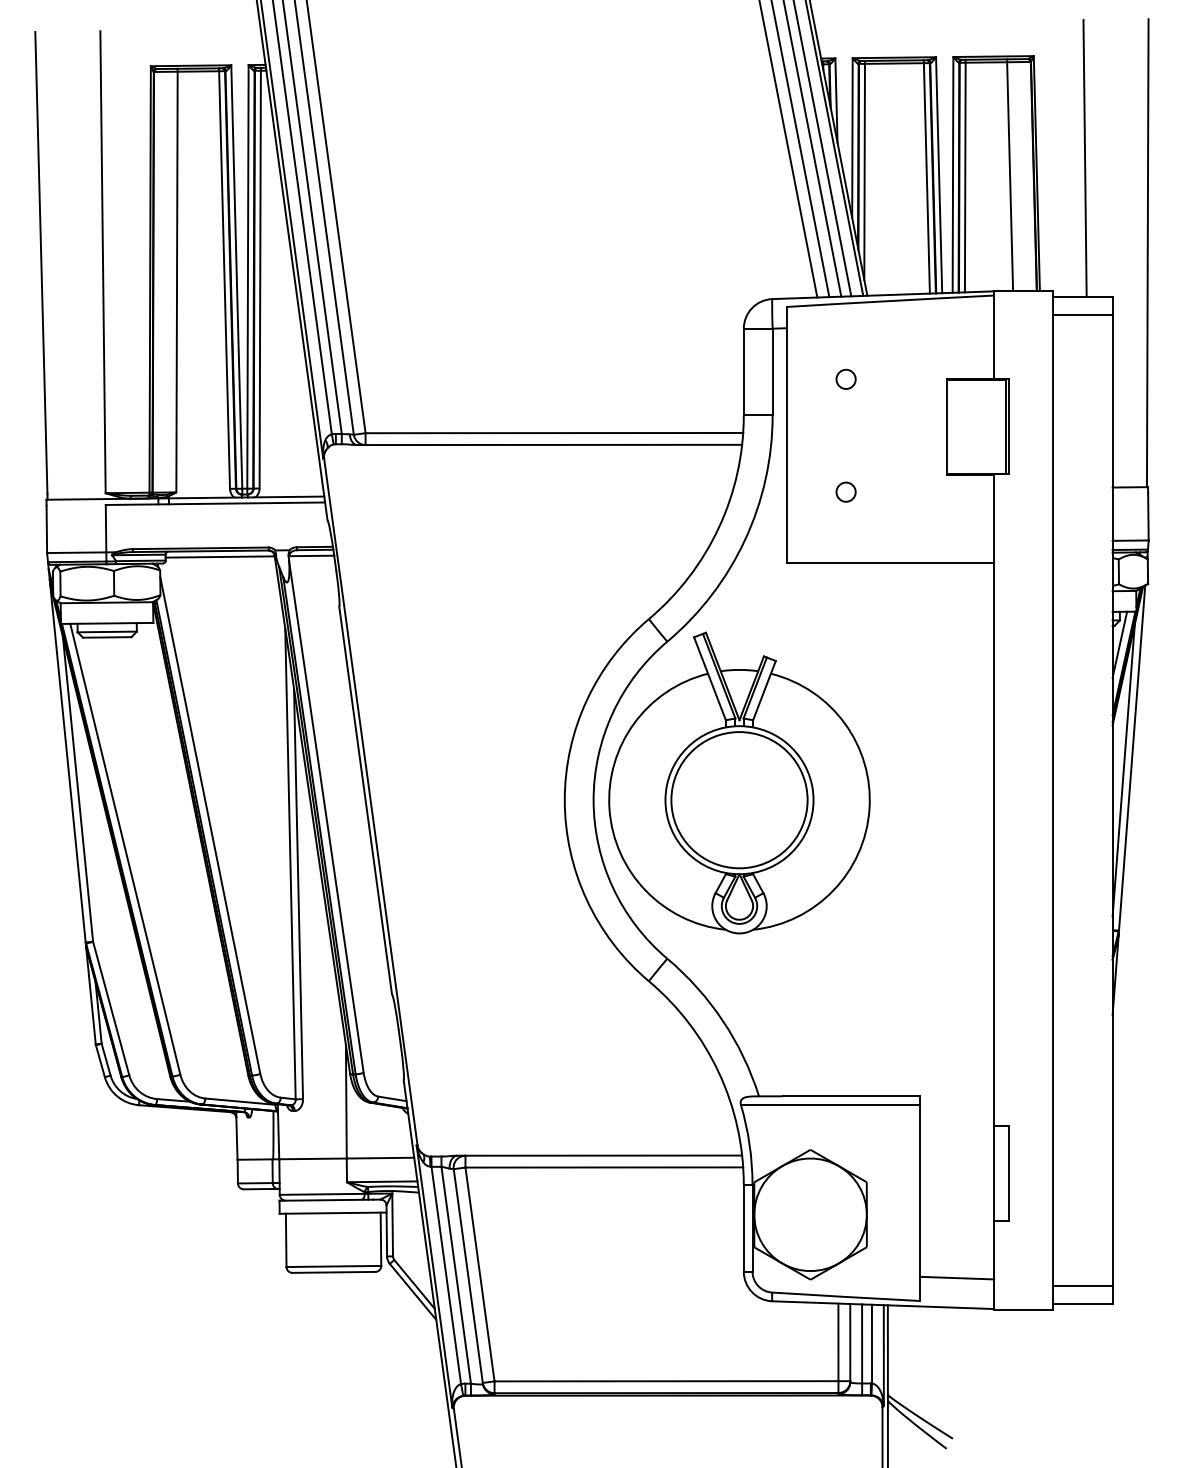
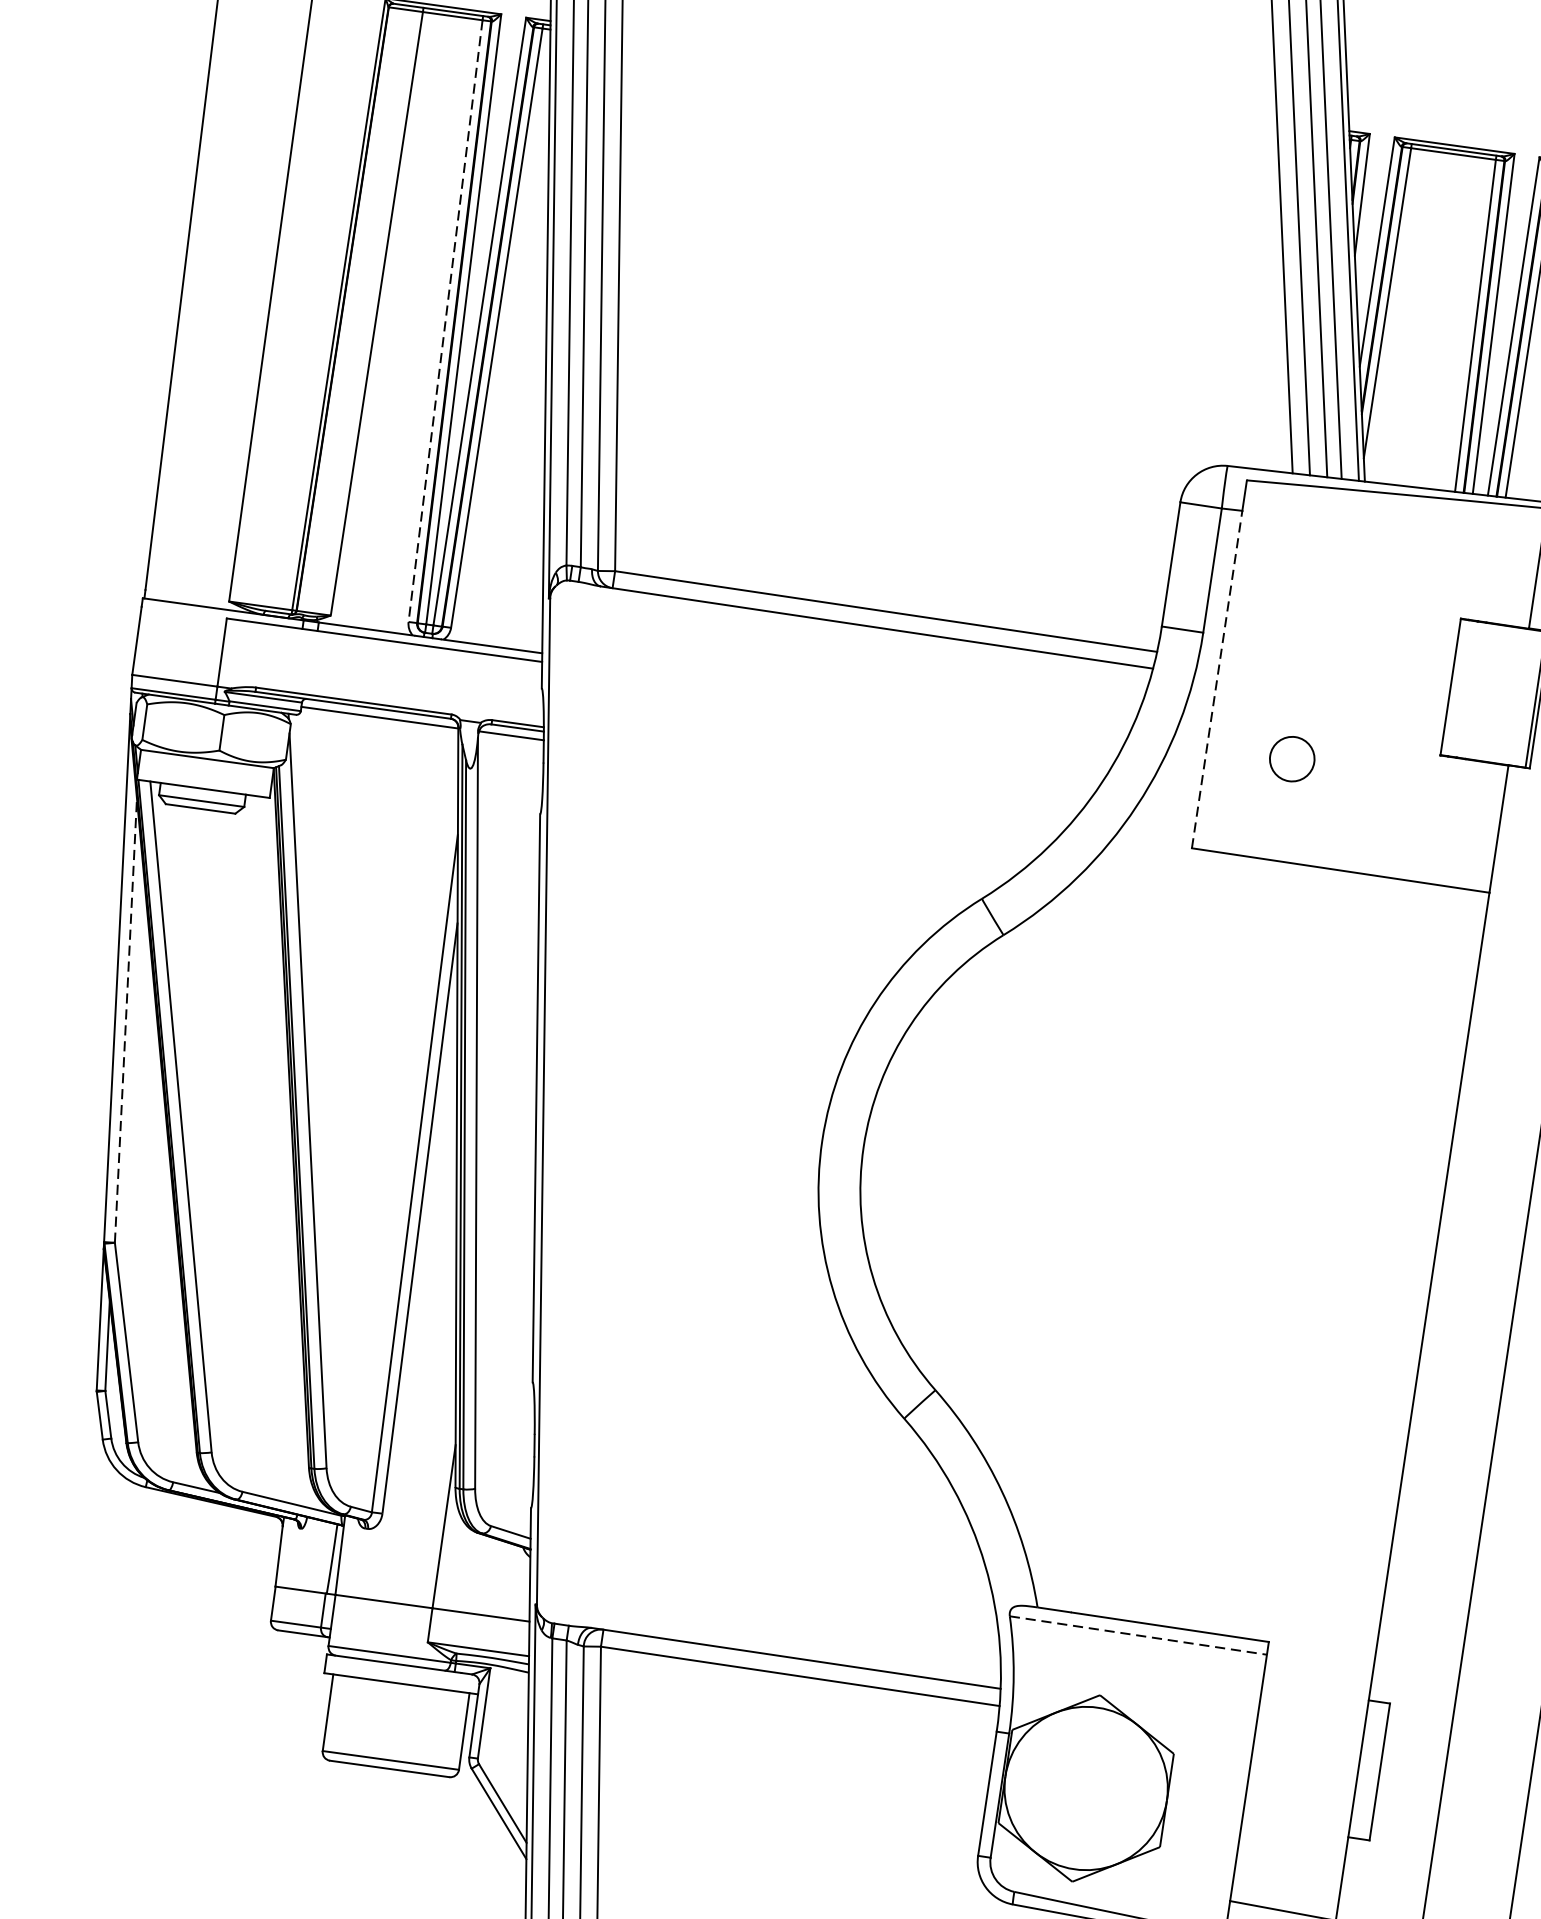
line: (224, 280) -> (445, 321), solid -> dashed
circle: (845, 378) -> (1315, 595), removed
line: (786, 445) -> (1216, 679), solid -> dashed
circle: (845, 491) -> (1291, 757), size x1.6
part: (739, 782) -> (1076, 1152), removed
line: (77, 788) -> (125, 1019), solid -> dashed
line: (830, 1105) -> (1138, 1635), solid -> dashed

